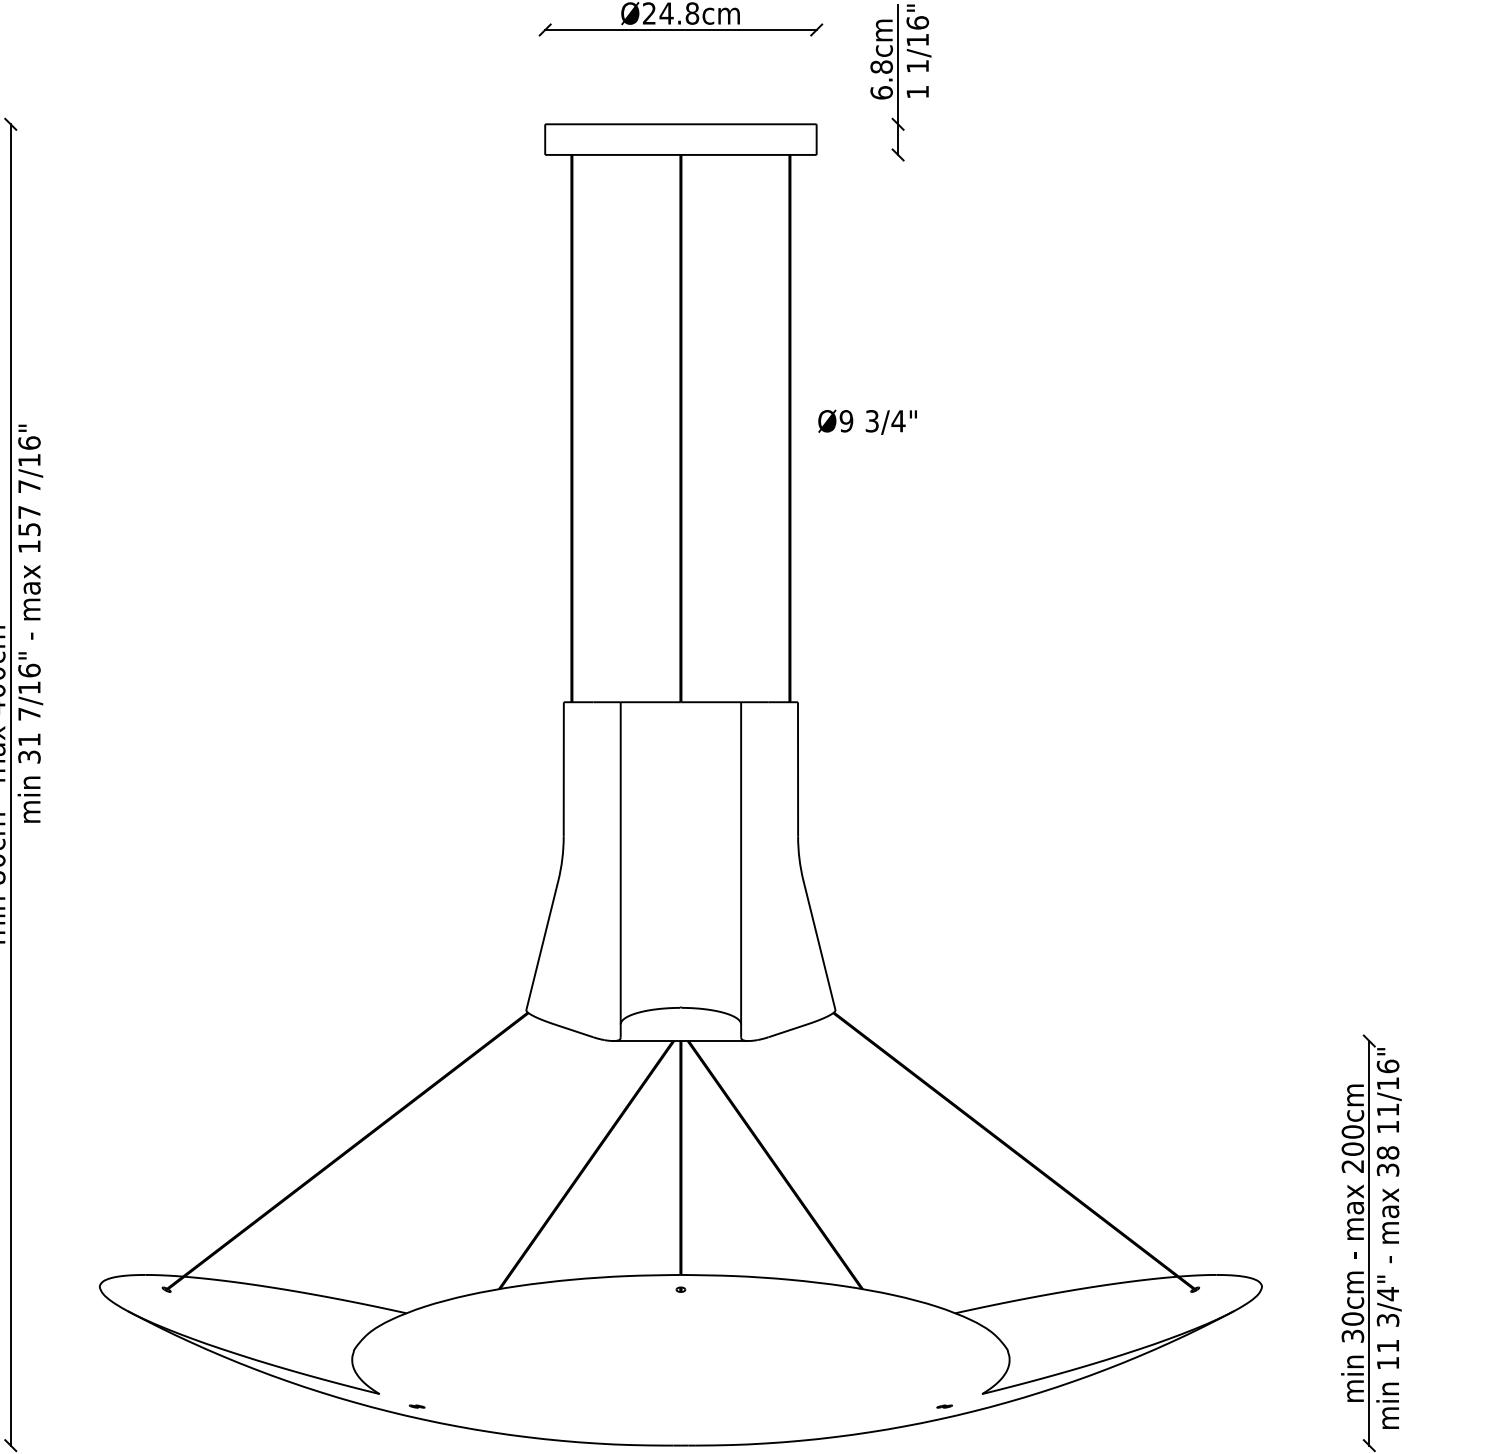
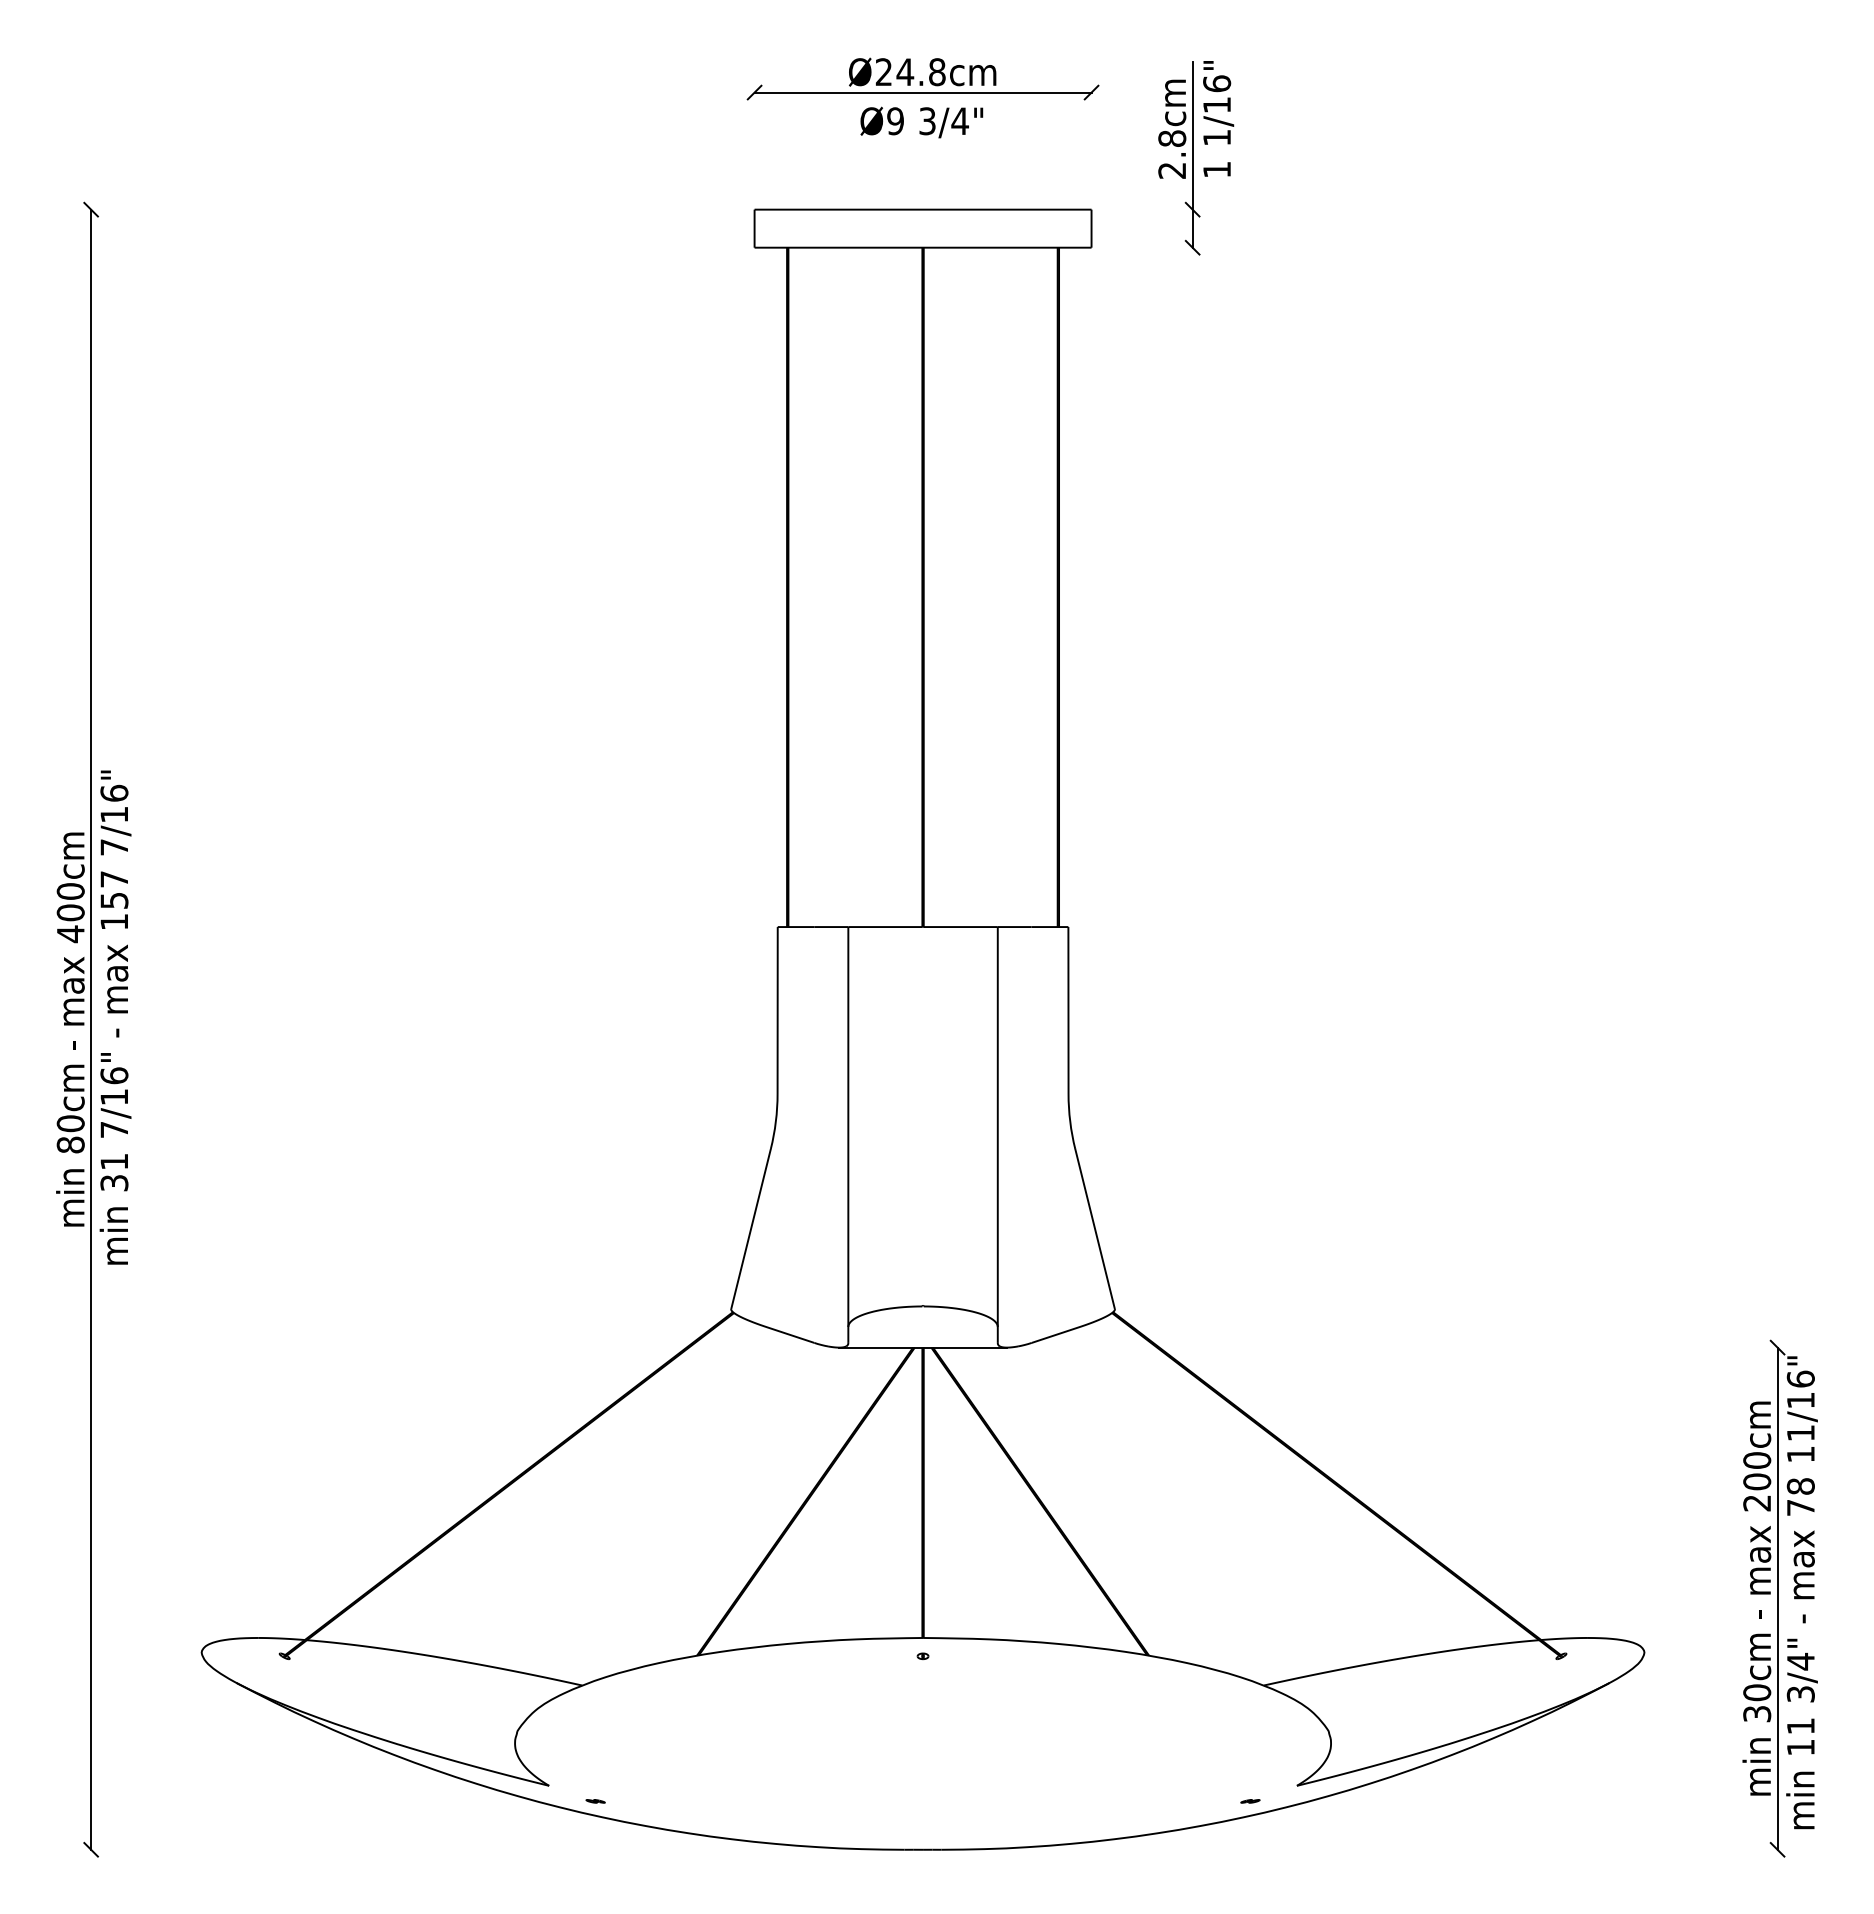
text: (881, 92) -> (1172, 170), 6.8cm -> 2.8cm
text: (867, 422) -> (921, 122), moved
text: (30, 623) -> (115, 1017), moved
text: (1387, 1169) -> (1800, 1507), 38 -> 78

